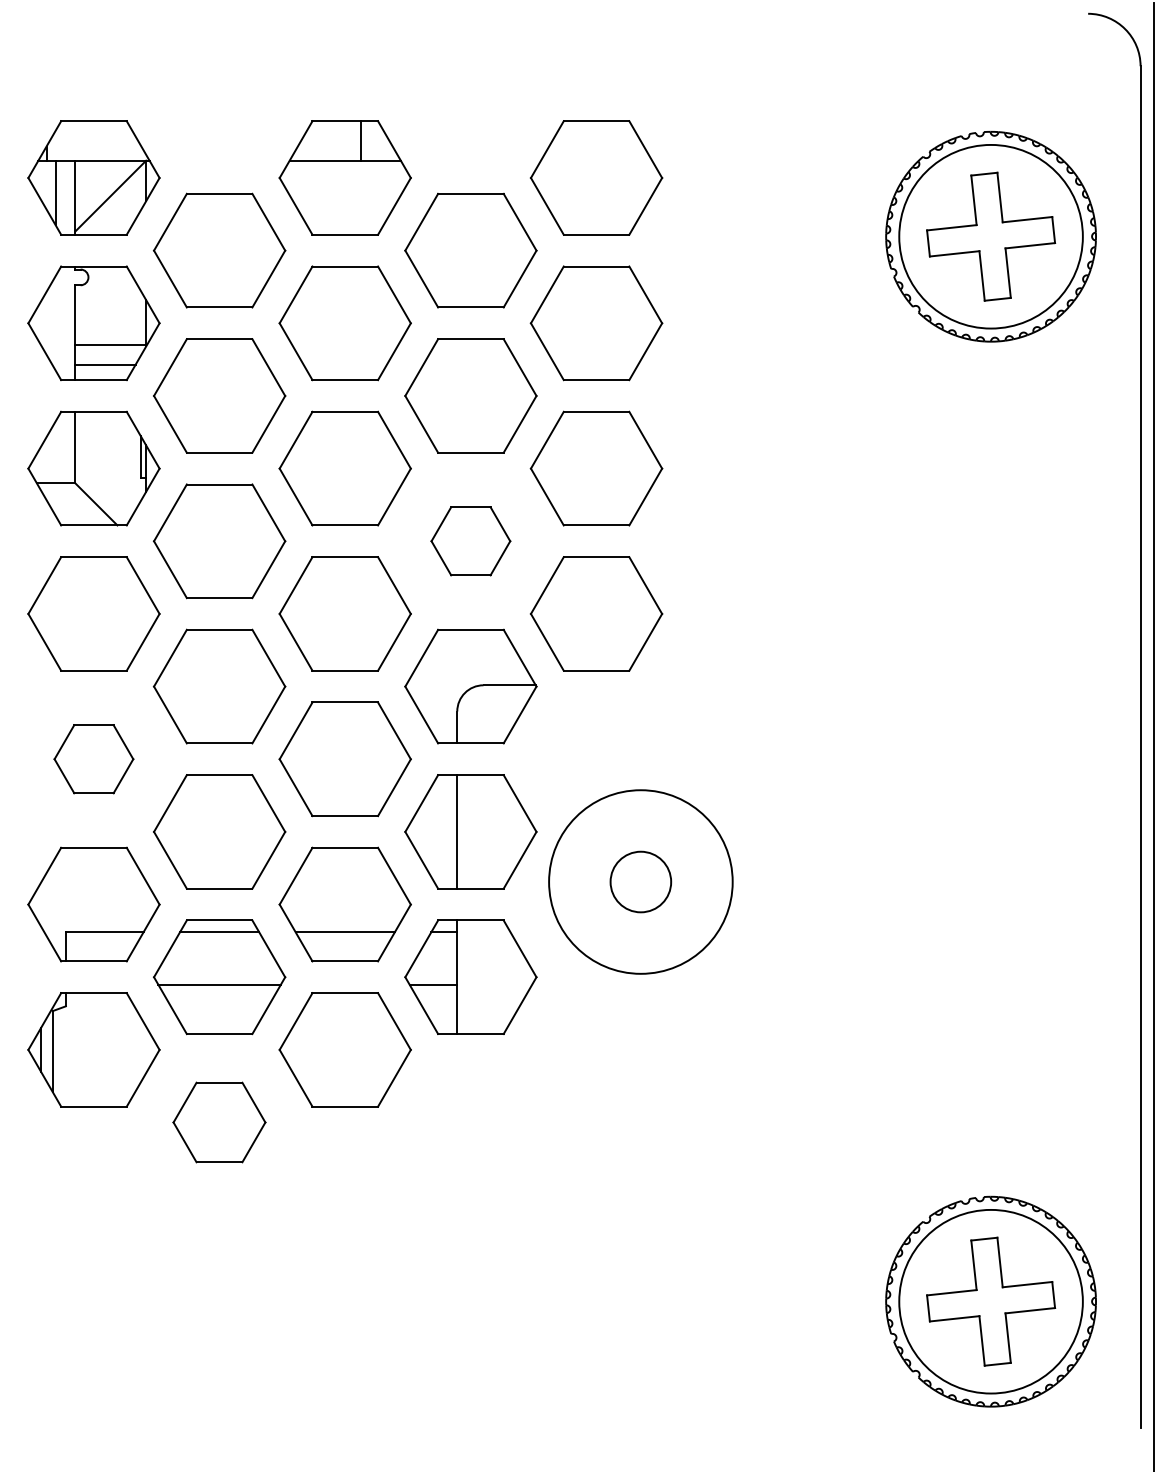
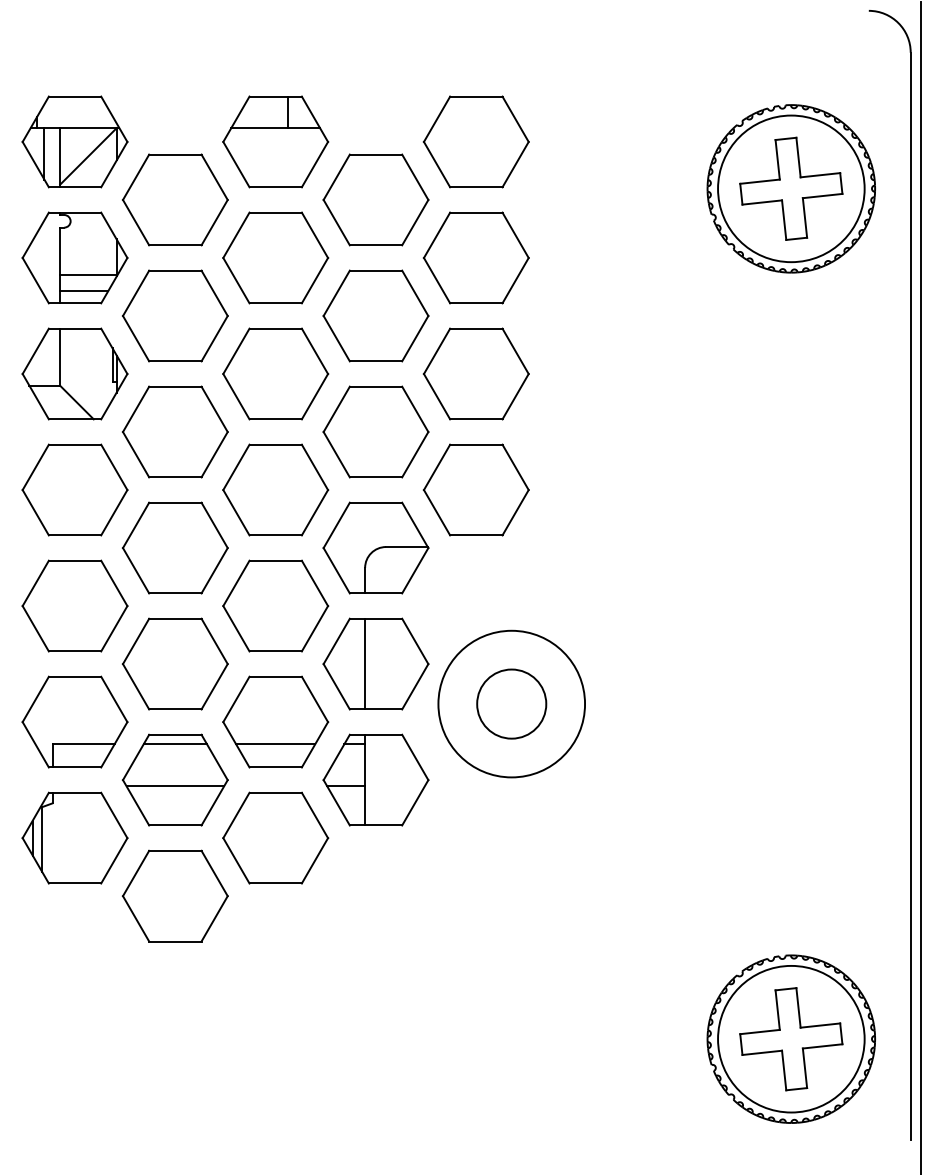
part: (470, 540) -> (375, 431), size x1.67
part: (93, 758) -> (74, 605), size x1.67
circle: (640, 881) -> (511, 703), size x1.43
part: (218, 1121) -> (174, 895), size x1.43

